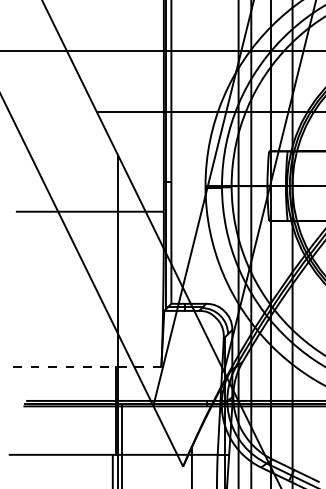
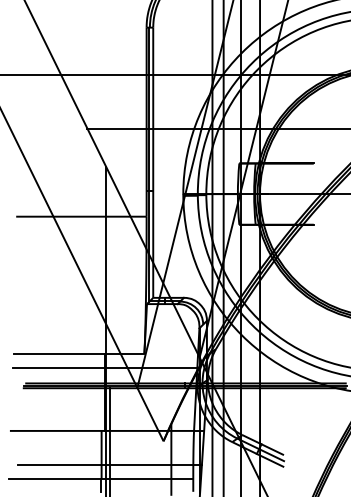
line: (87, 366) -> (79, 353), dashed -> solid
line: (117, 382) -> (105, 367), added

